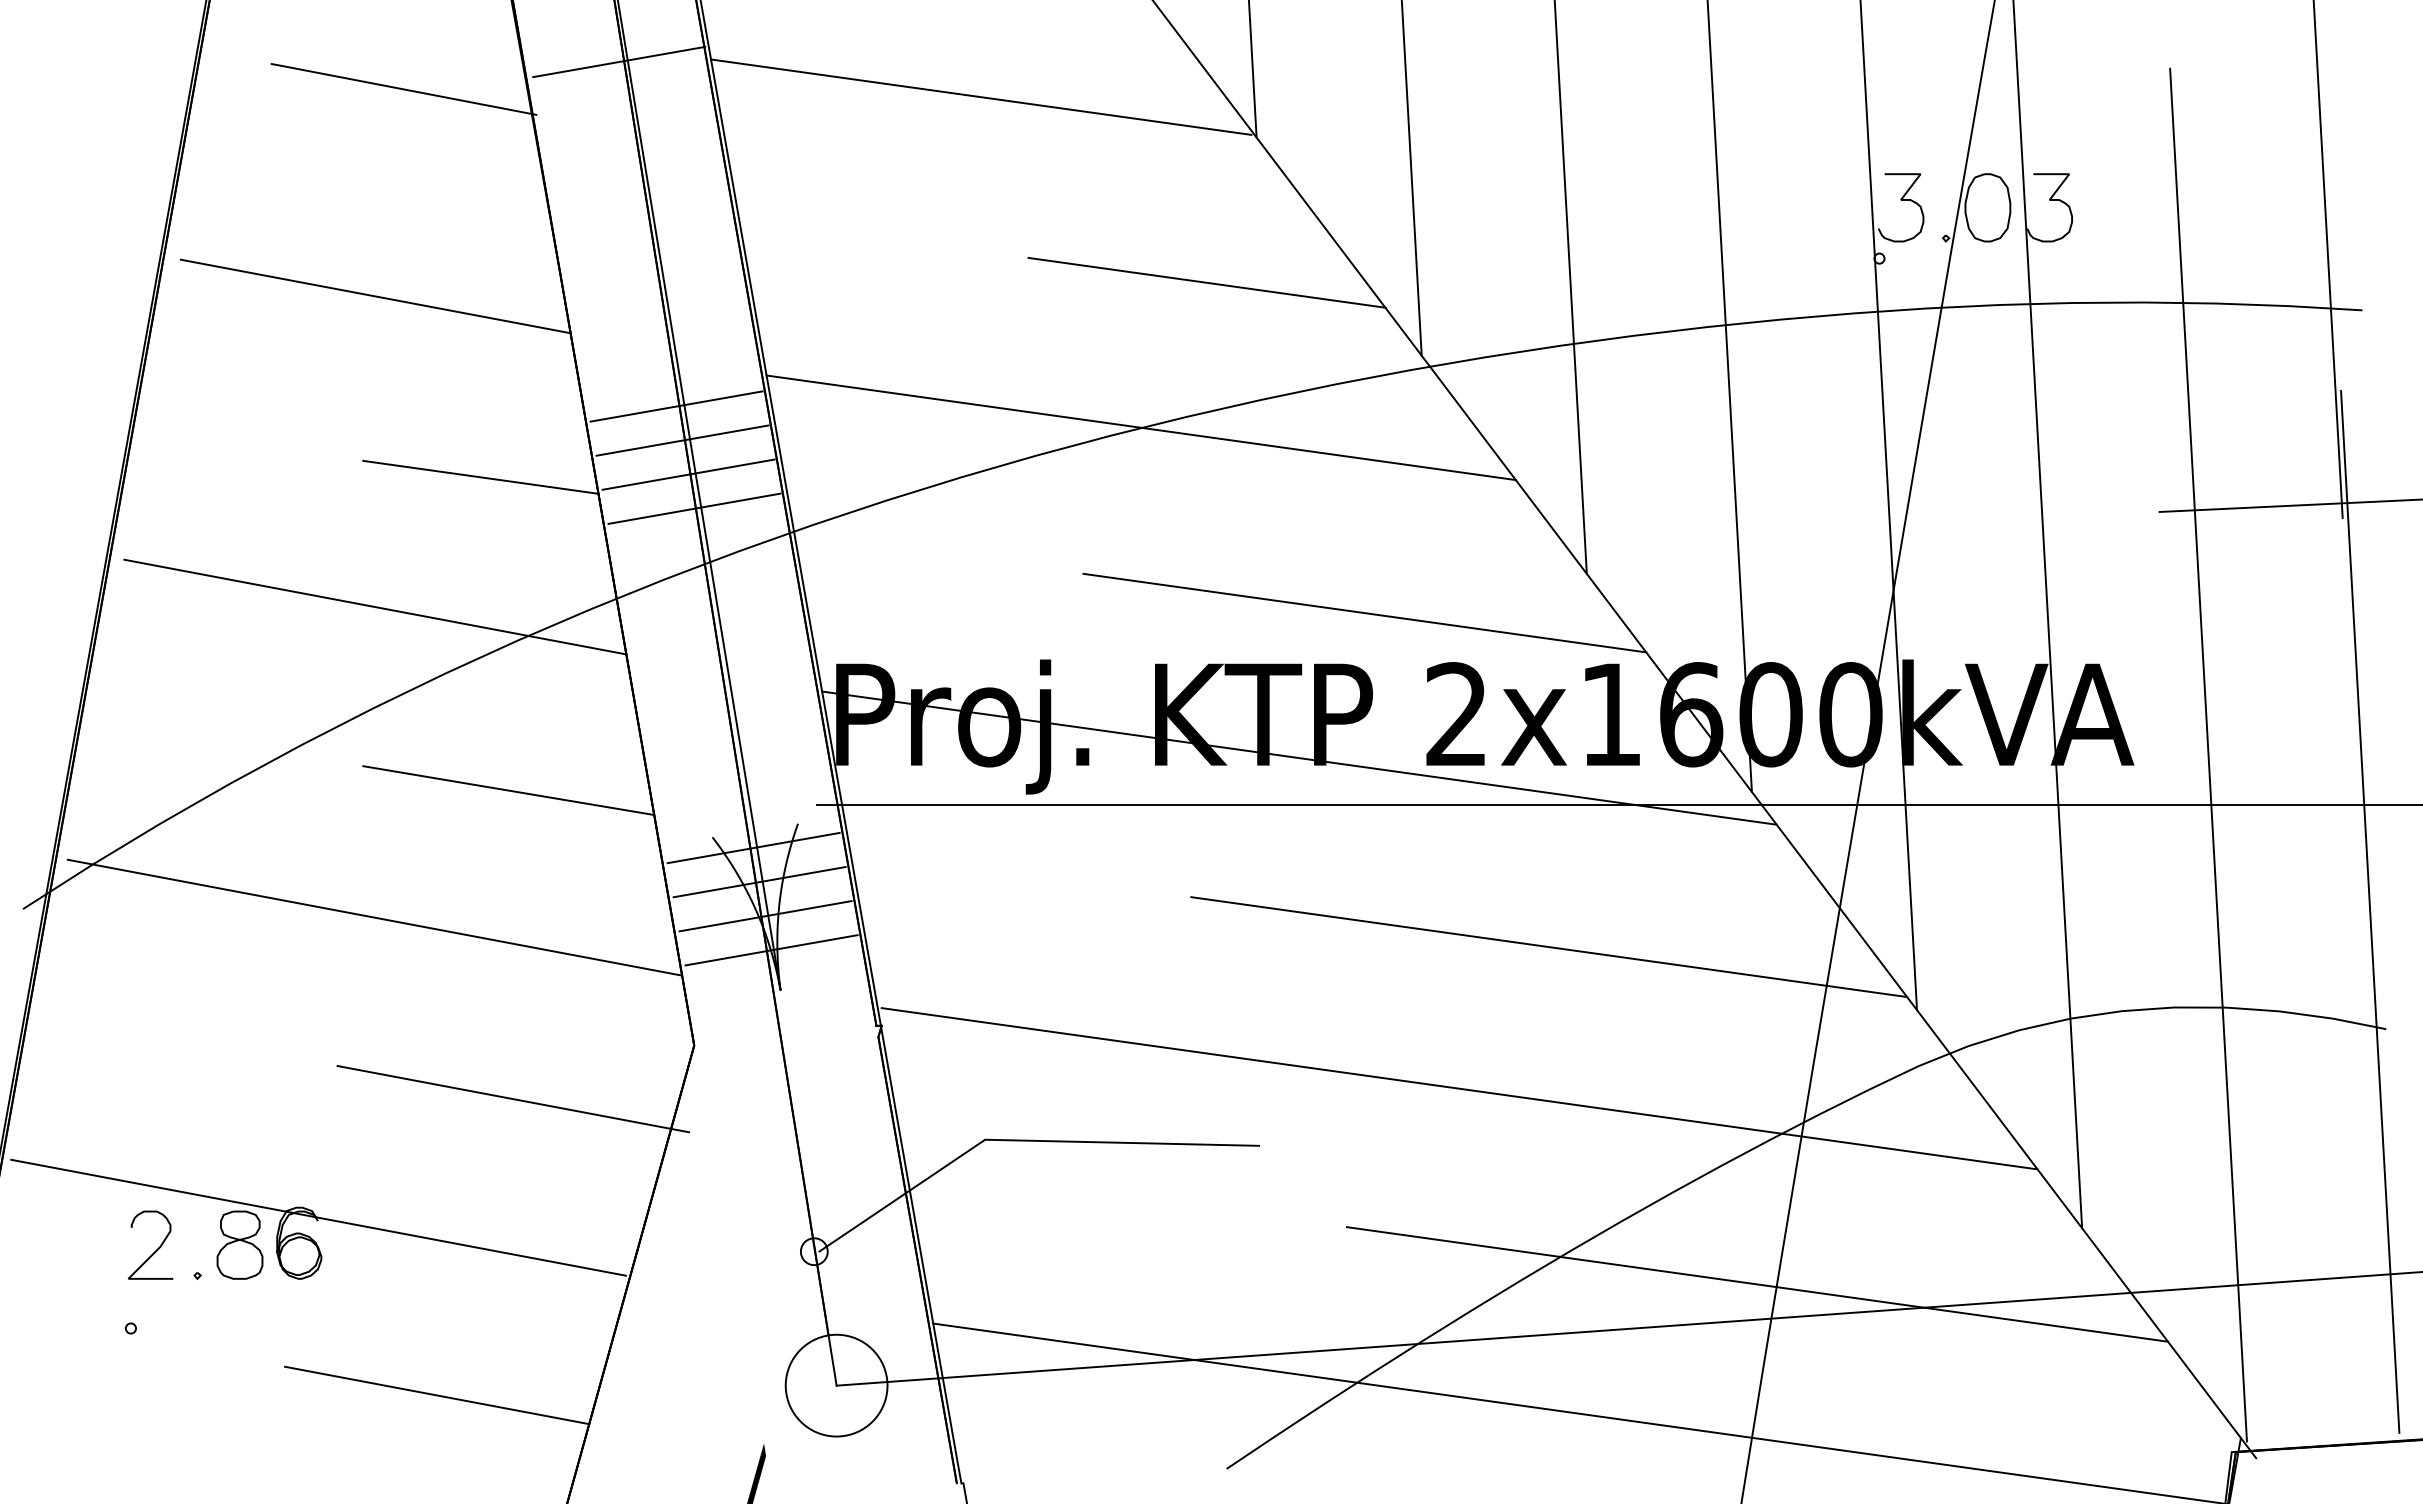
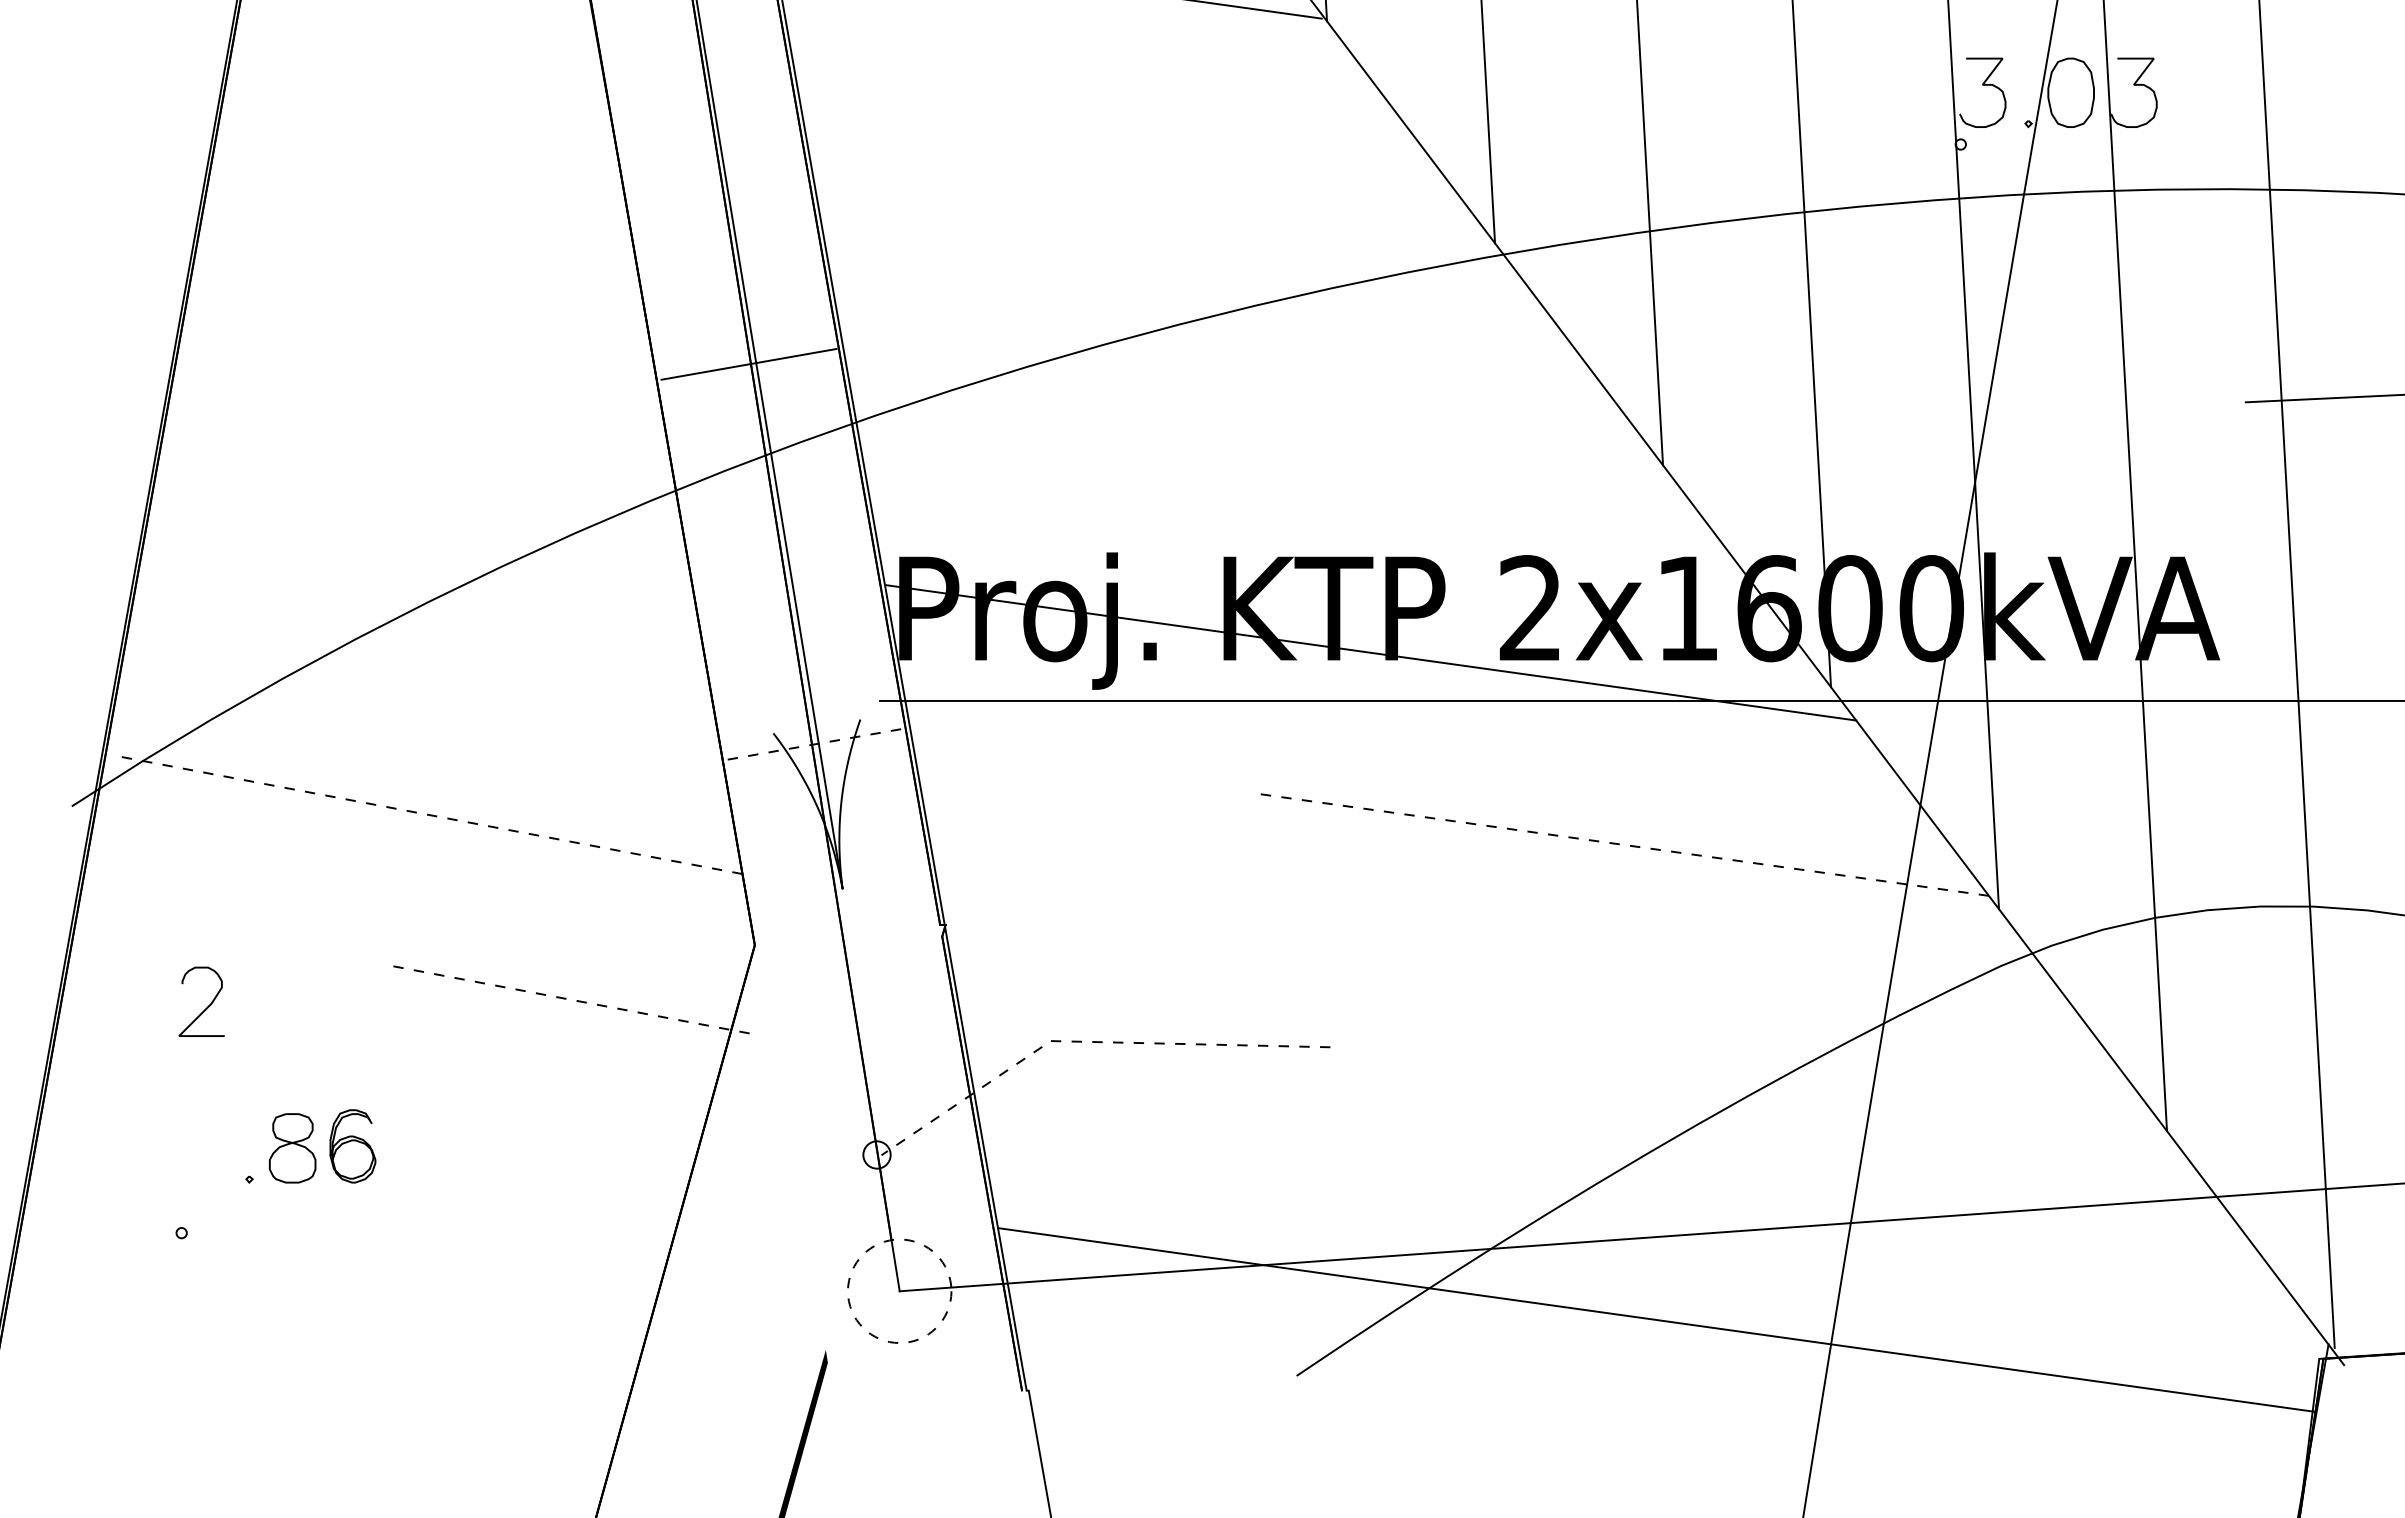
line: (1206, 282) -> (1276, 168), removed
line: (375, 296) -> (430, 183), removed
line: (676, 406) -> (736, 294), removed
line: (1140, 427) -> (1208, 316), removed
line: (682, 440) -> (742, 329), removed
line: (480, 476) -> (537, 366), removed
line: (694, 508) -> (755, 398), removed
line: (375, 606) -> (430, 498), removed
line: (1364, 612) -> (1436, 504), removed
line: (508, 790) -> (565, 685), removed
line: (754, 847) -> (816, 743), solid -> dashed
line: (759, 882) -> (821, 779), removed
line: (765, 916) -> (827, 813), removed
line: (374, 917) -> (429, 814), solid -> dashed
line: (1548, 947) -> (1624, 845), solid -> dashed
line: (771, 950) -> (833, 848), removed
line: (1459, 1088) -> (1533, 988), removed
line: (513, 1099) -> (570, 1000), solid -> dashed
line: (1021, 1140) -> (1087, 1041), solid -> dashed
line: (318, 1217) -> (372, 1120), removed
curve: (156, 1249) -> (207, 1006), moved
line: (1757, 1284) -> (1836, 1188), removed
circle: (836, 1385) -> (899, 1291), solid -> dashed
line: (437, 1395) -> (493, 1301), removed

